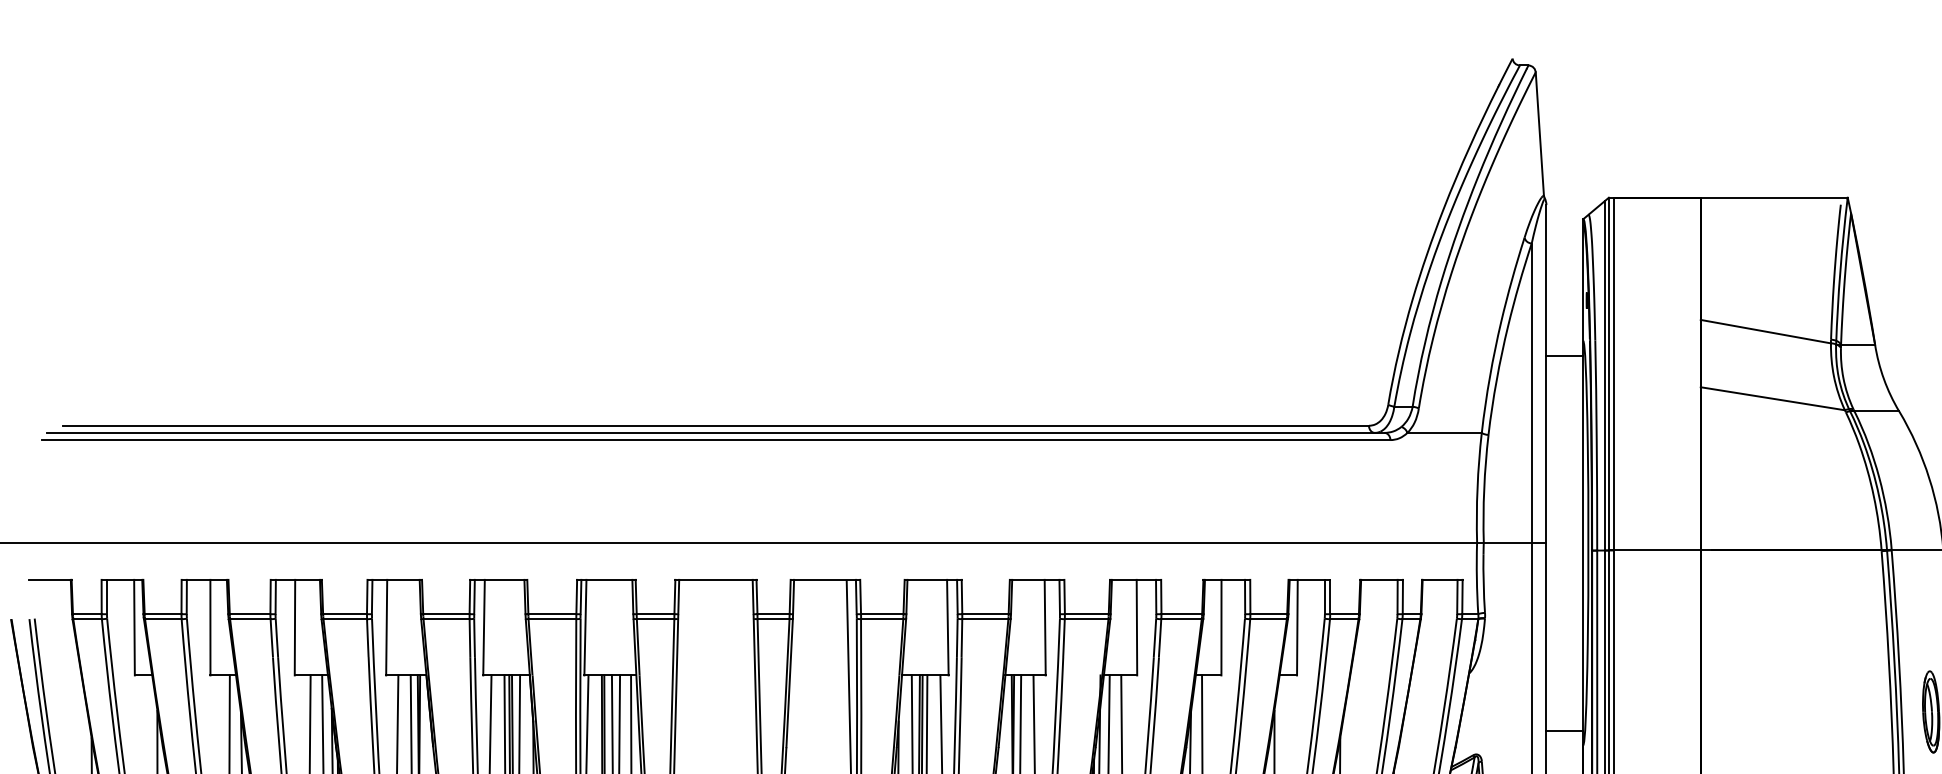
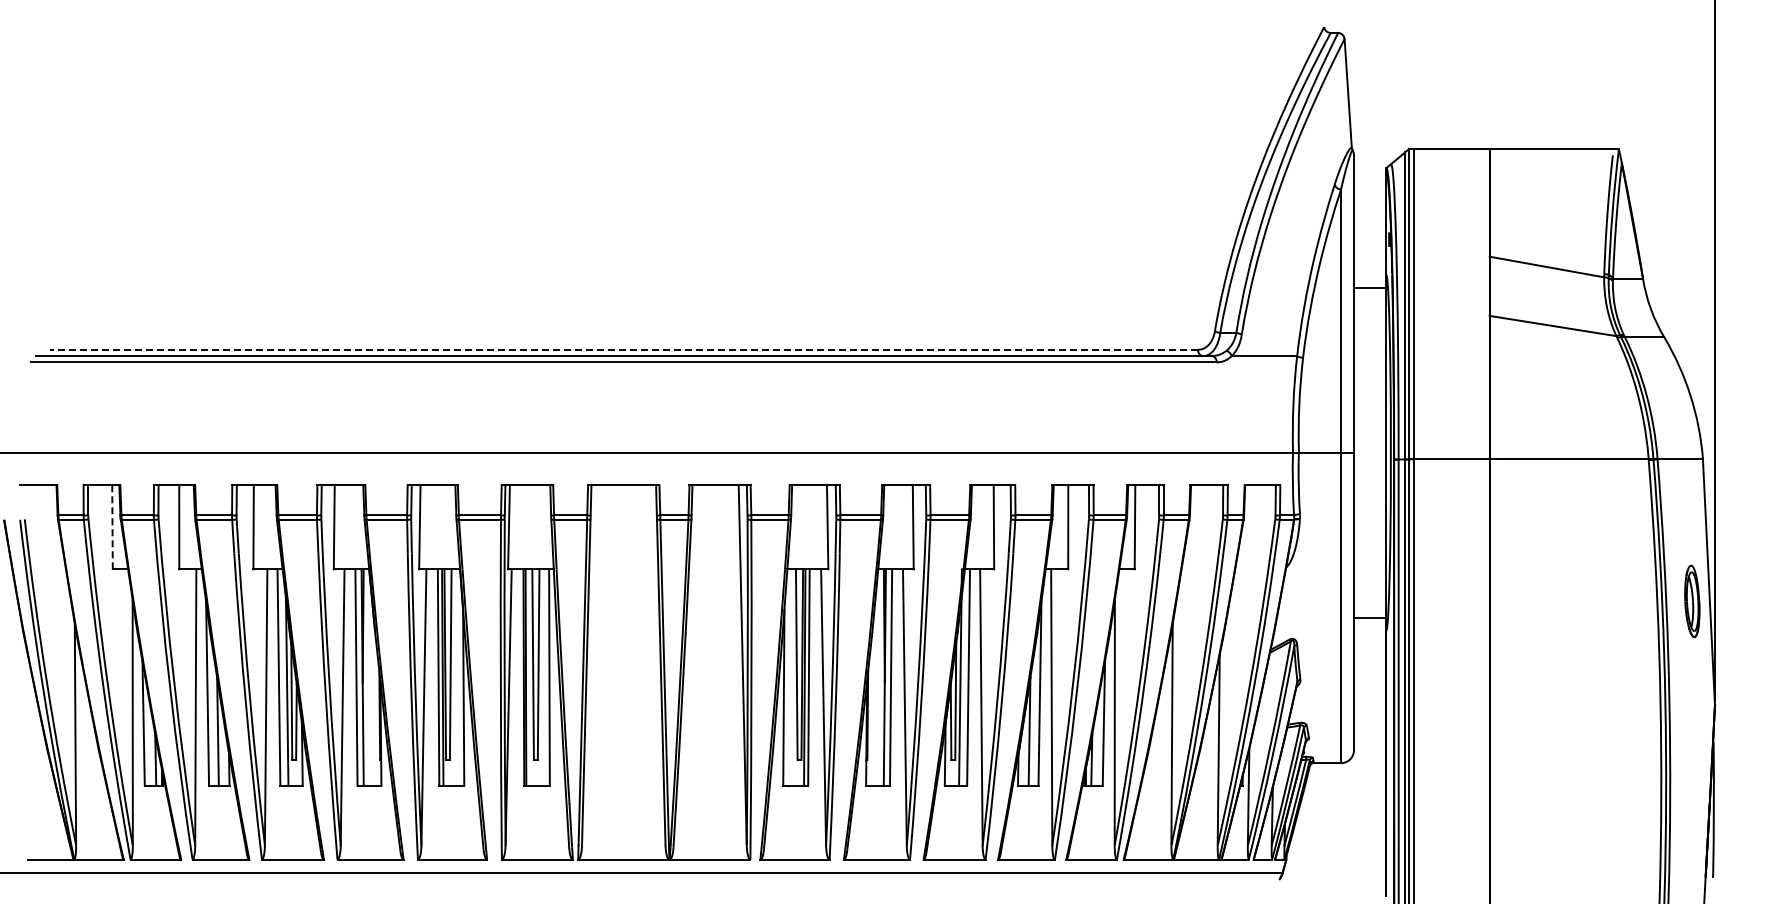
line: (715, 425) -> (623, 349), solid -> dashed
line: (134, 627) -> (112, 527), solid -> dashed

